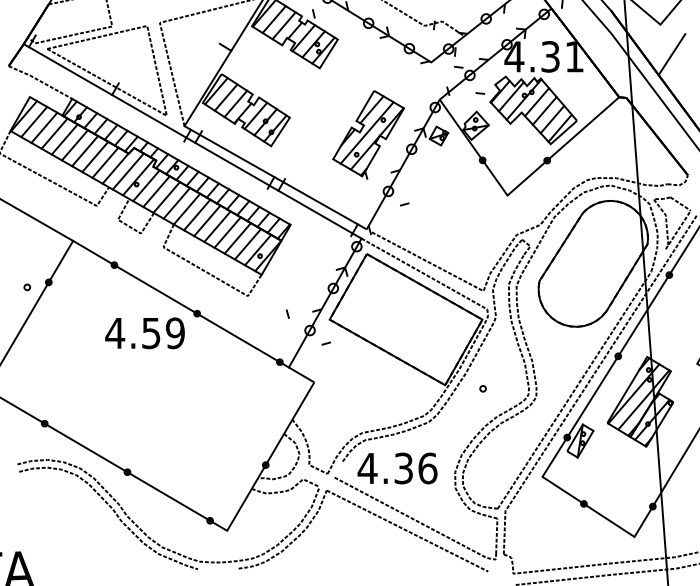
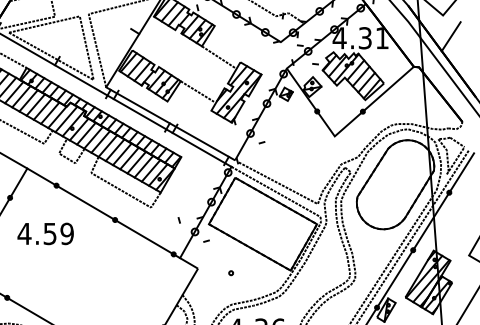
line: (343, 84) -> (218, 57), added
line: (312, 131) -> (196, 91), added
text: (144, 333) -> (45, 234), moved
part: (482, 388) -> (230, 272), moved

